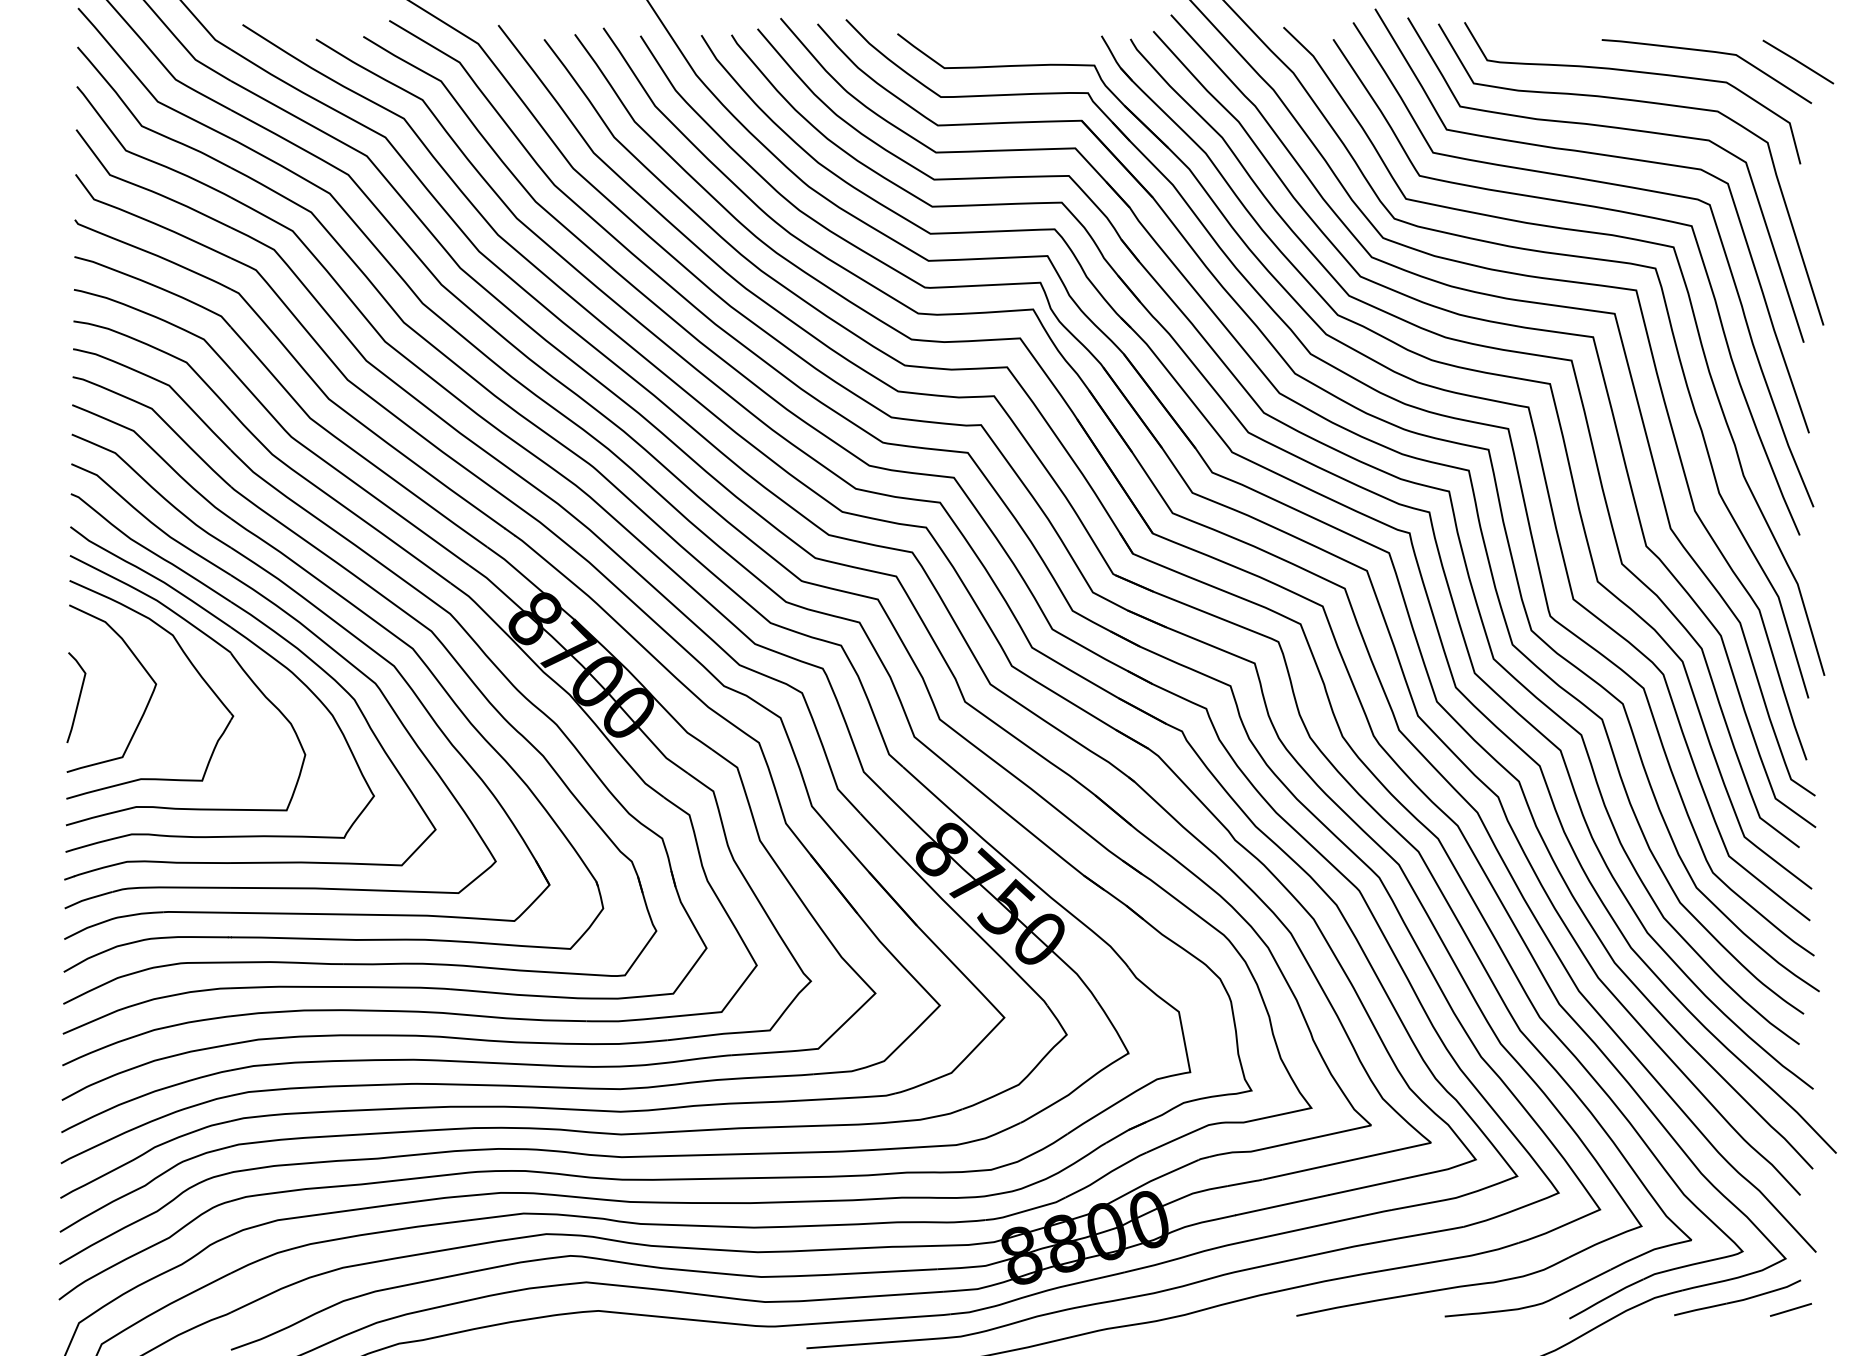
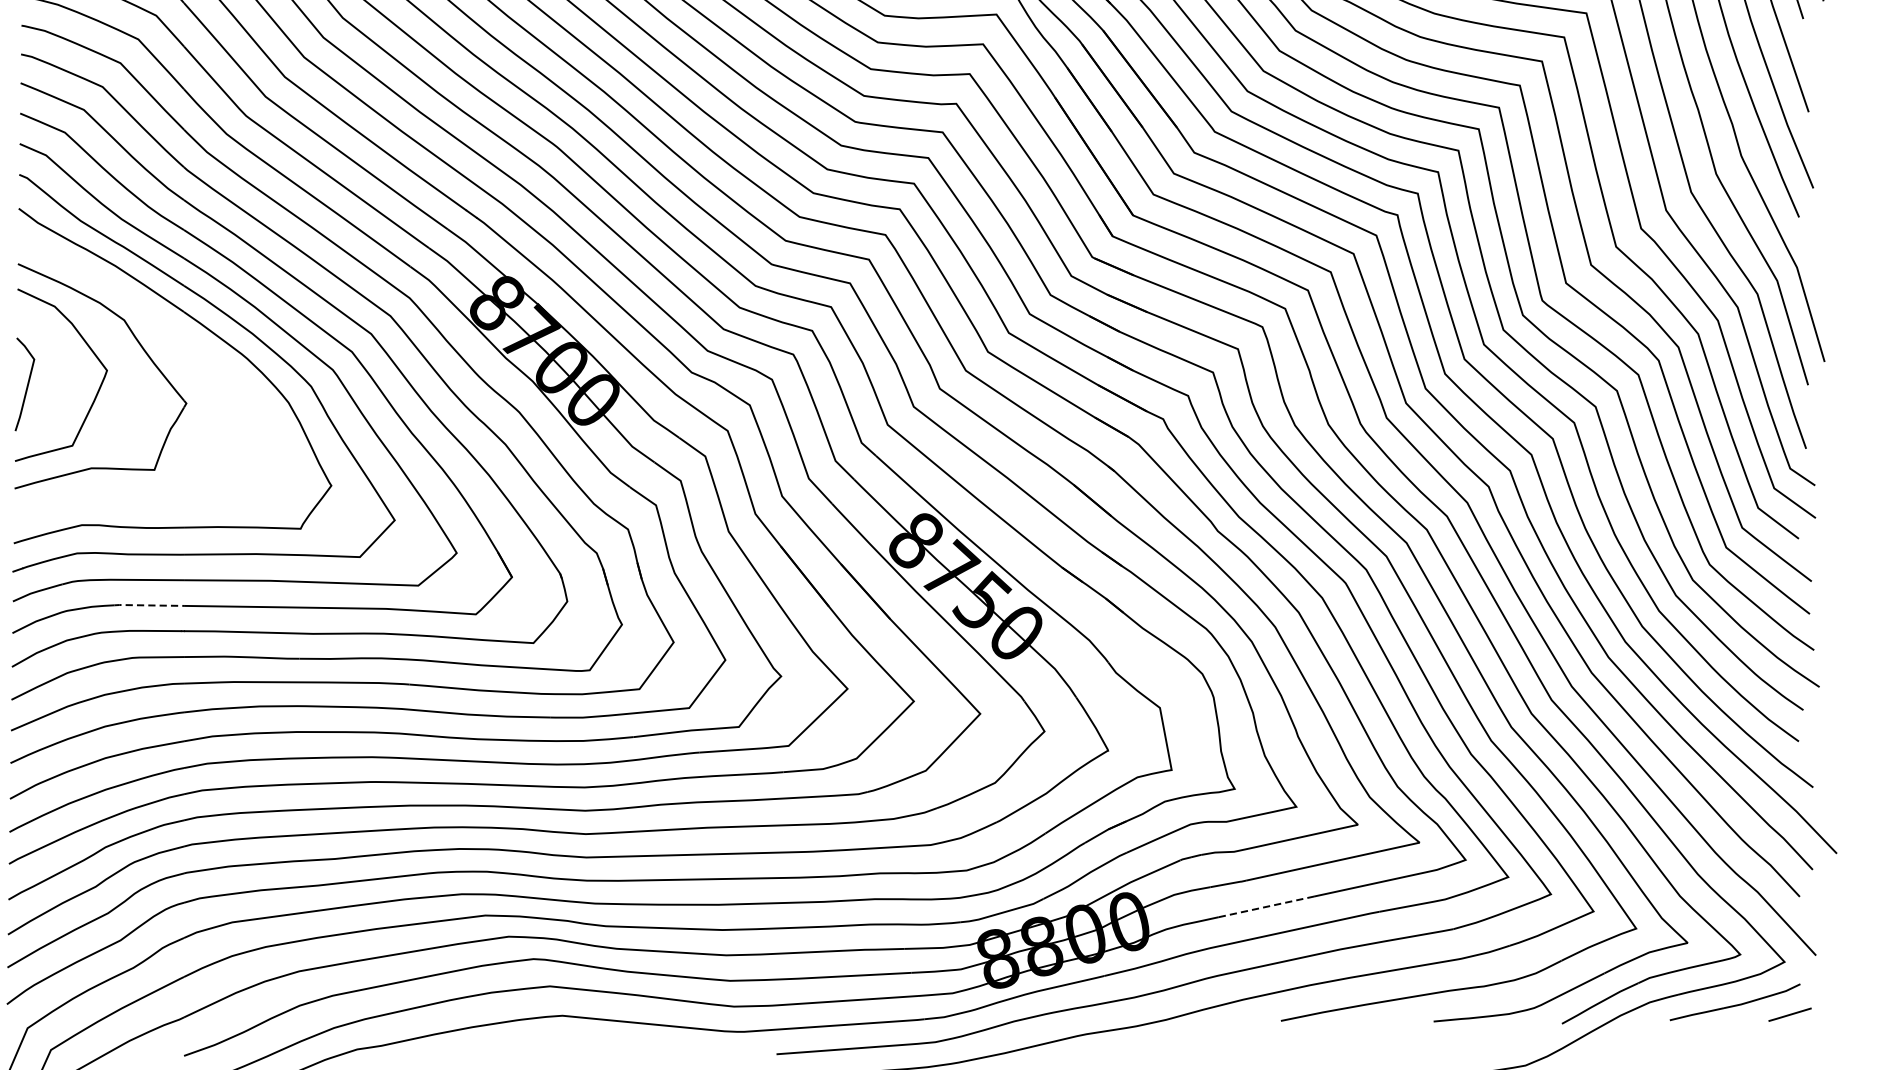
part: (217, 644) -> (170, 329), removed
line: (196, 912) -> (148, 605), solid -> dashed
line: (1282, 1205) -> (1266, 907), solid -> dashed

